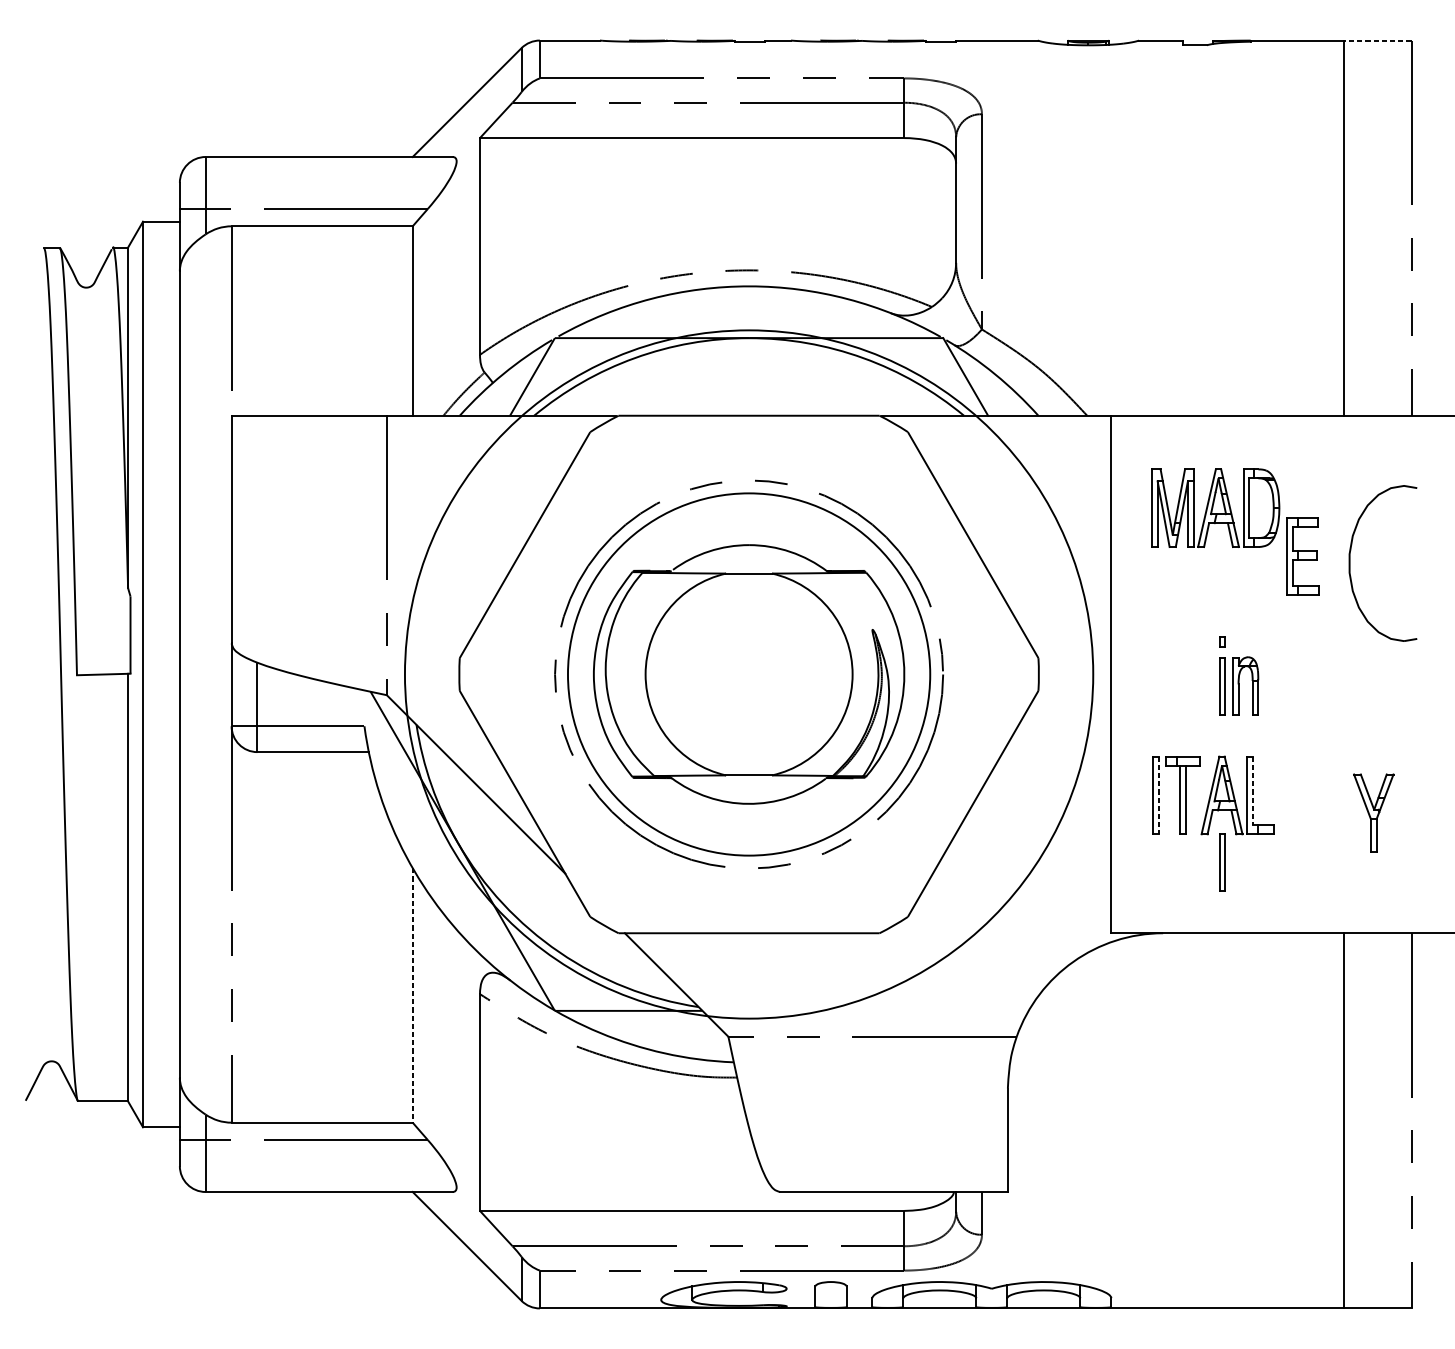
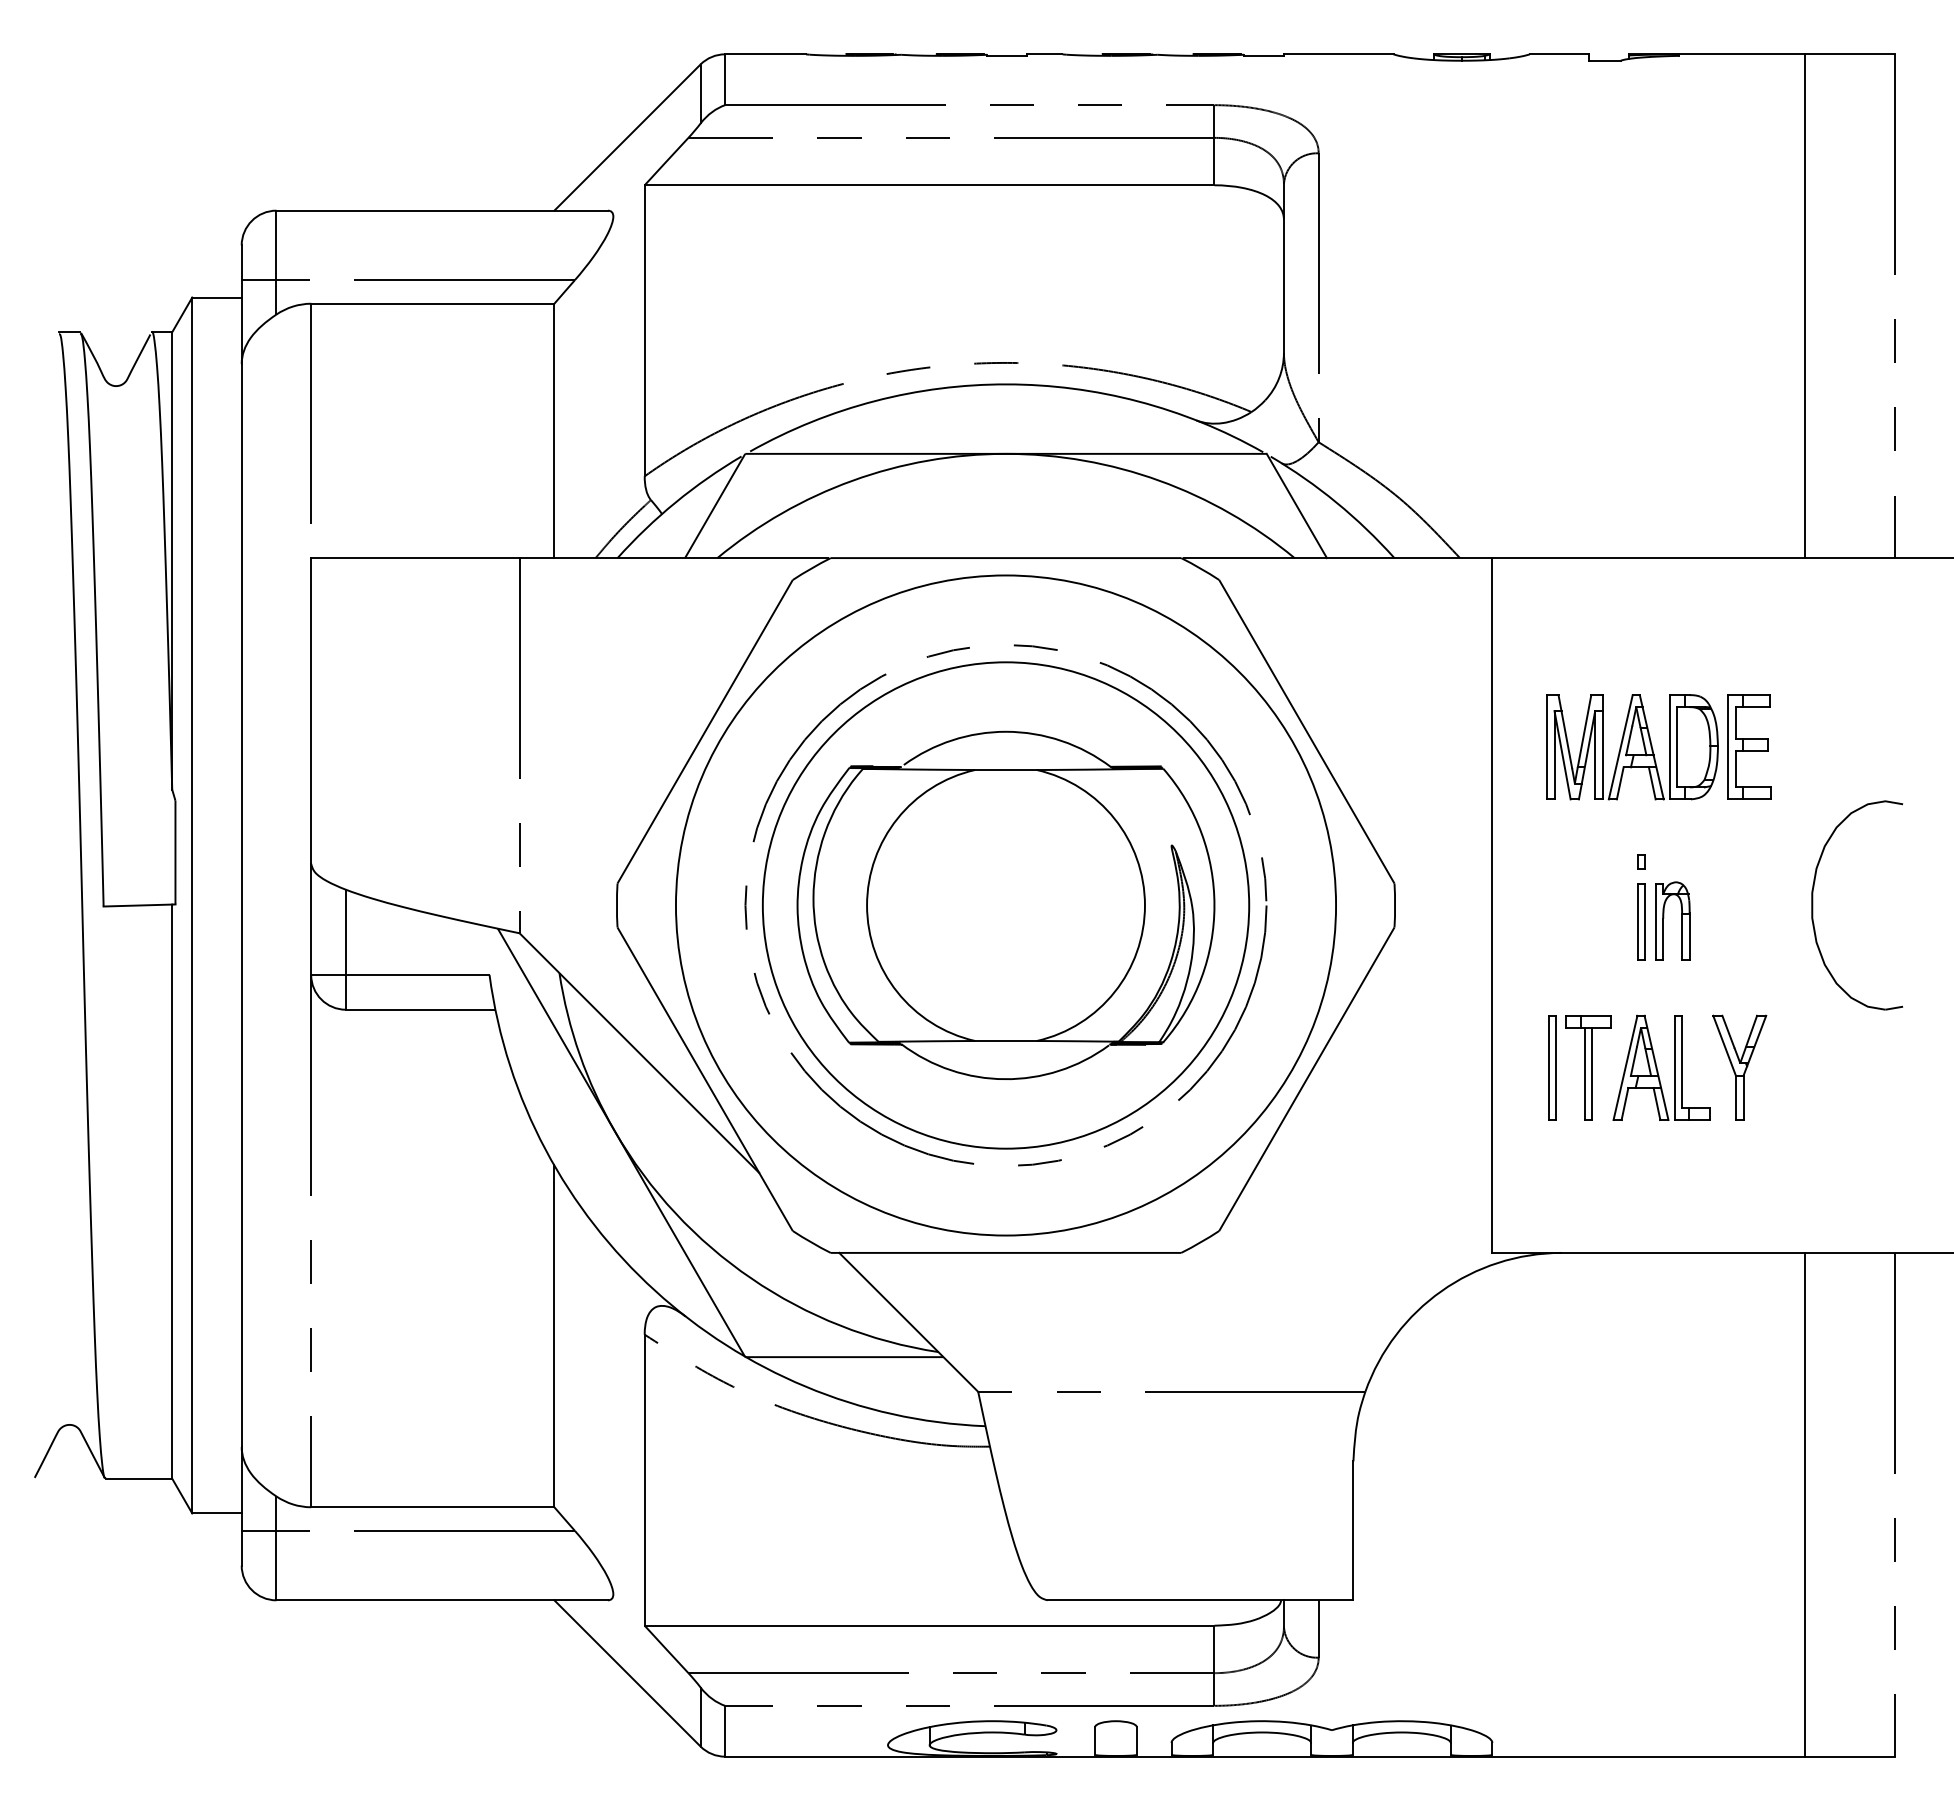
line: (1377, 40) -> (1849, 54), dashed -> solid
part: (1215, 508) -> (1632, 747), moved
part: (1350, 563) -> (1813, 905), moved
circle: (748, 674) -> (1005, 905), size x0.71
line: (1252, 791) -> (1682, 1062), dashed -> solid
line: (1159, 795) -> (1556, 1068), dashed -> solid
part: (1373, 813) -> (1739, 1067), moved
part: (1222, 862) -> (1641, 1157), removed
line: (412, 995) -> (554, 1336), dashed -> solid

